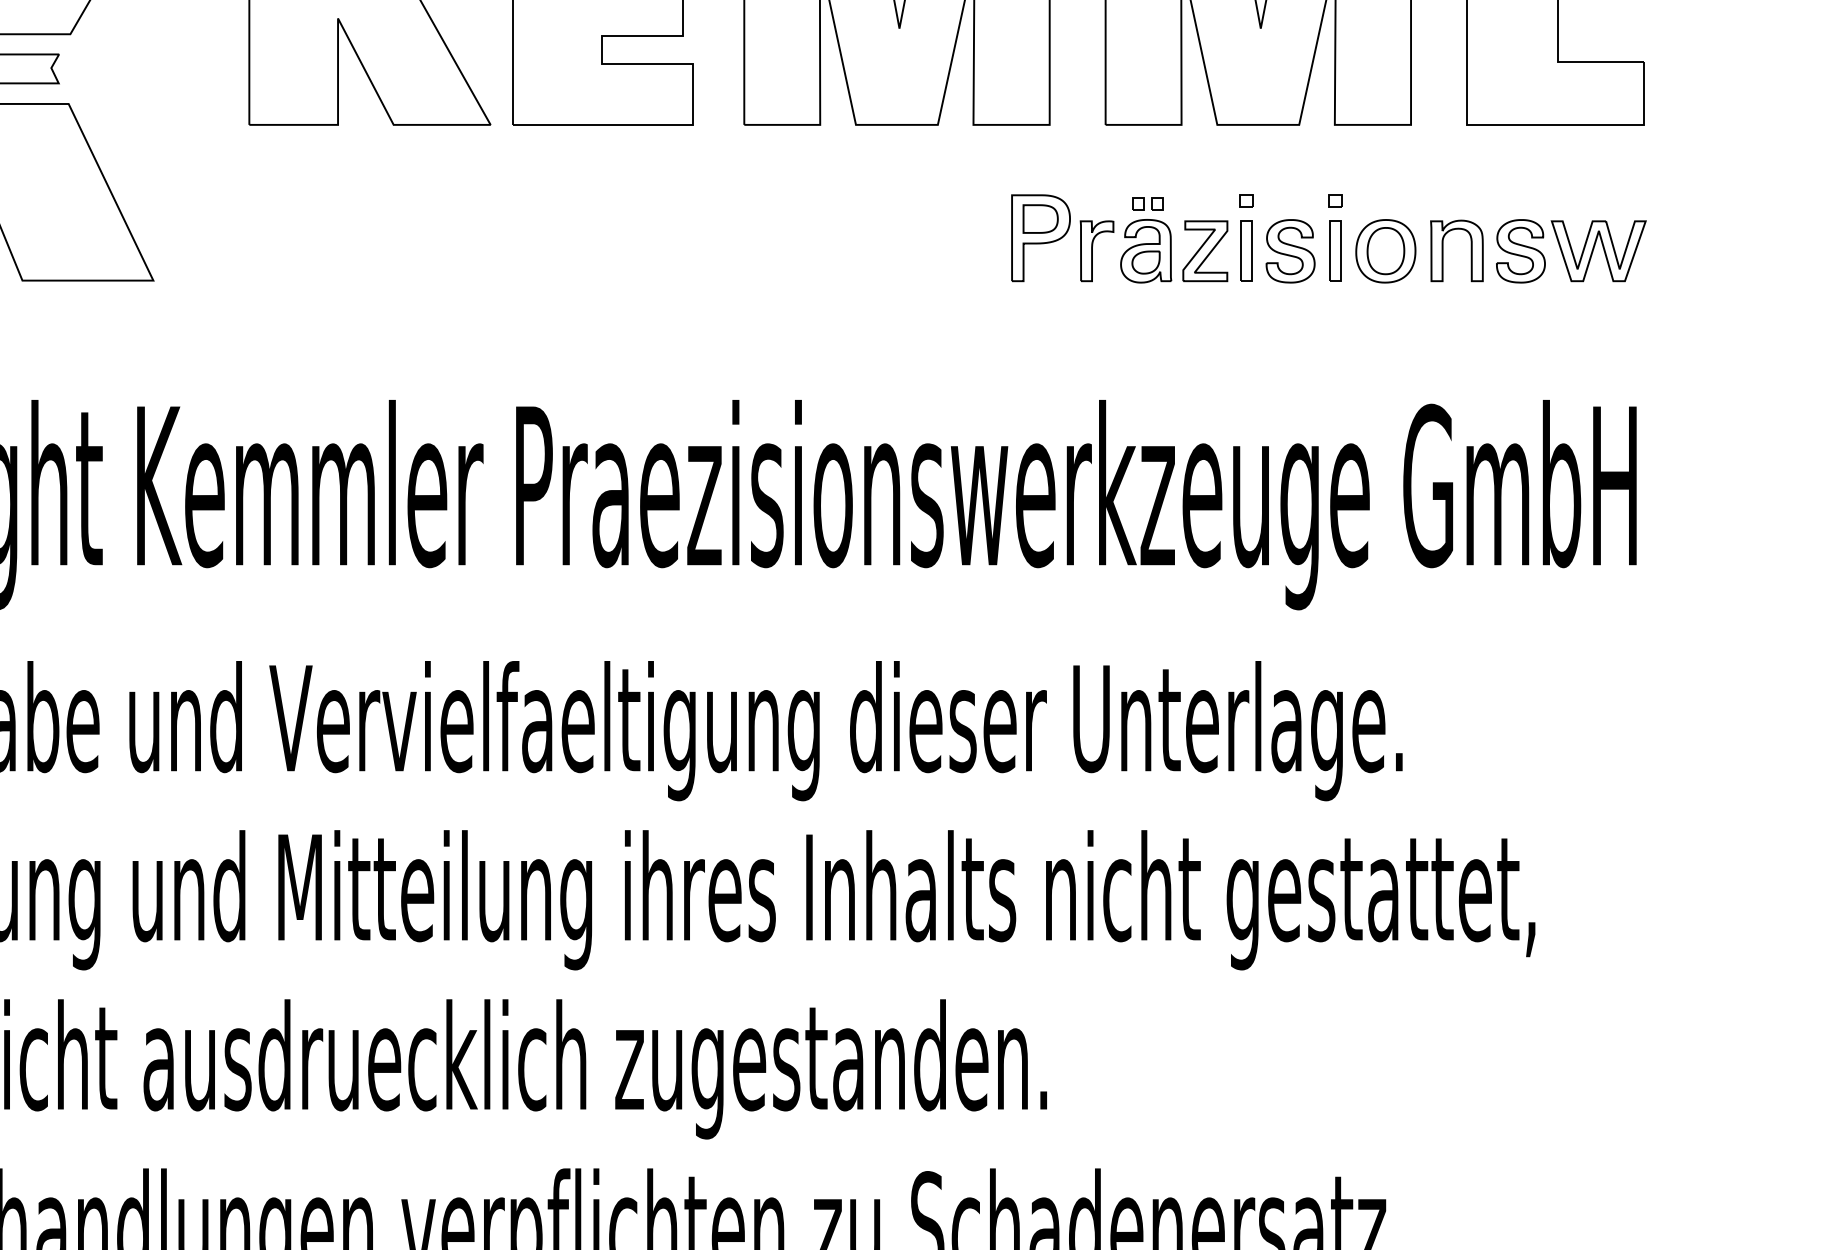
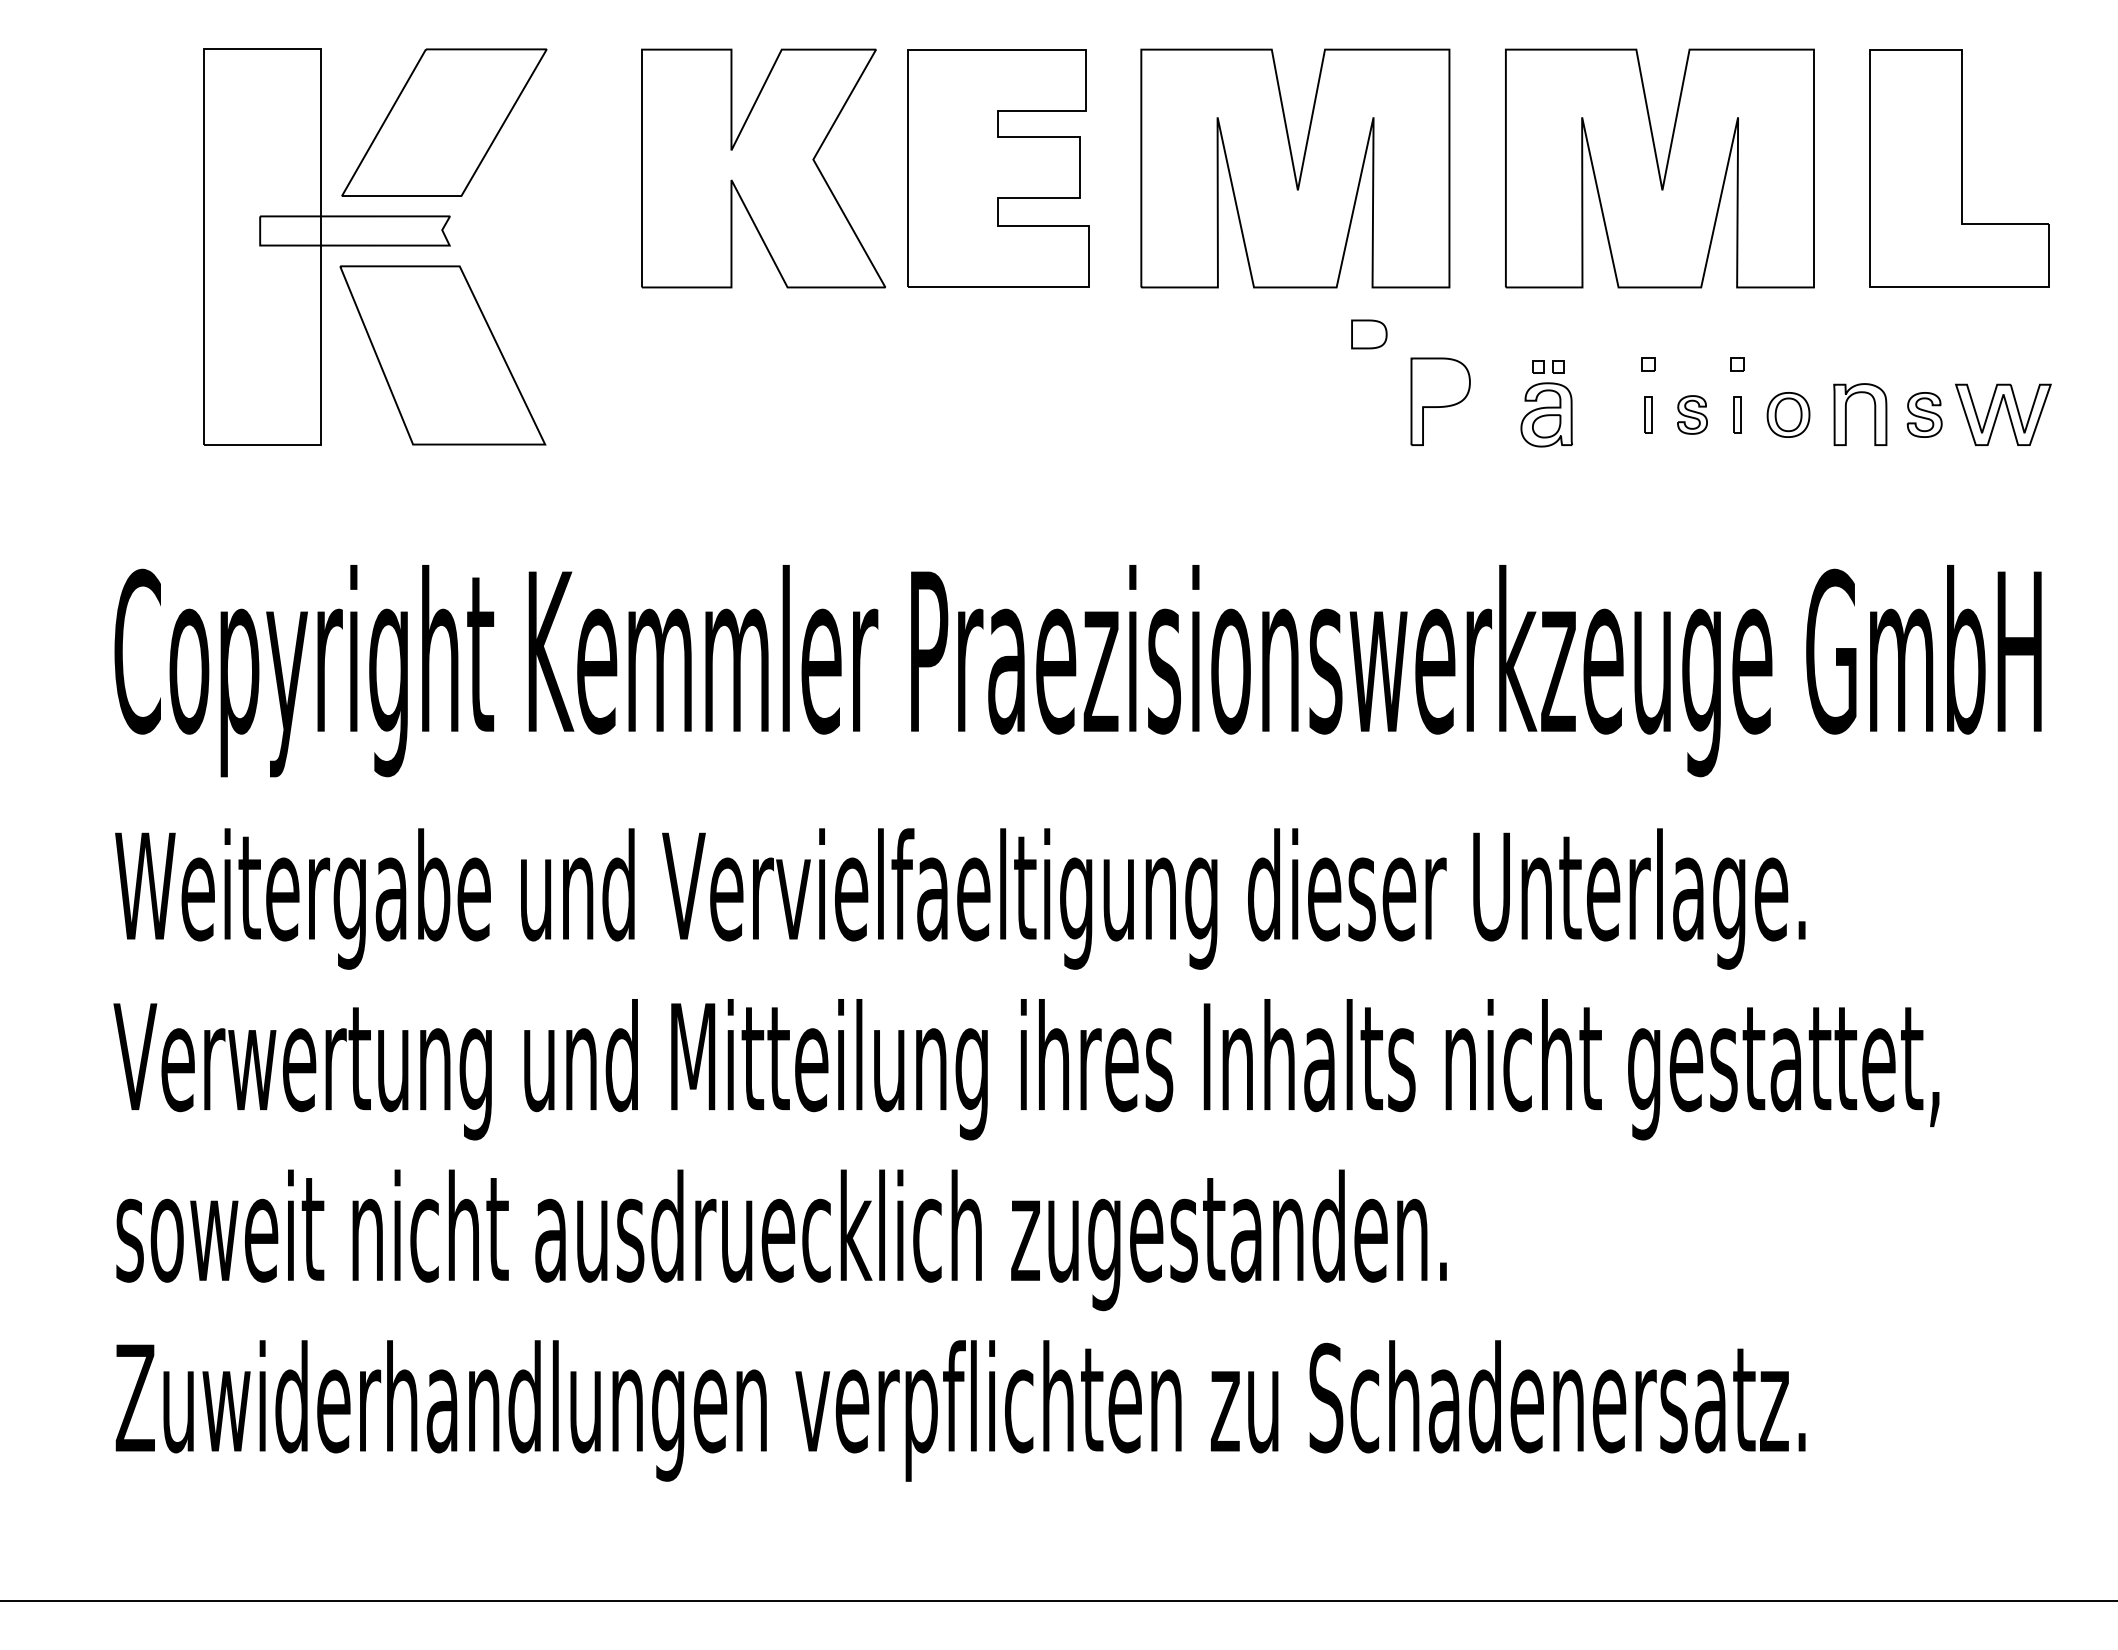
part: (1040, 219) -> (1369, 334), moved
part: (1096, 250) -> (1496, 414), removed
part: (1205, 250) -> (1606, 414), removed
part: (1247, 250) -> (1648, 414), size x0.6
part: (1290, 250) -> (1692, 414), size x0.6
part: (1335, 250) -> (1737, 414), size x0.6
part: (1385, 250) -> (1788, 414), size x0.7
part: (1520, 250) -> (1924, 414), size x0.7

